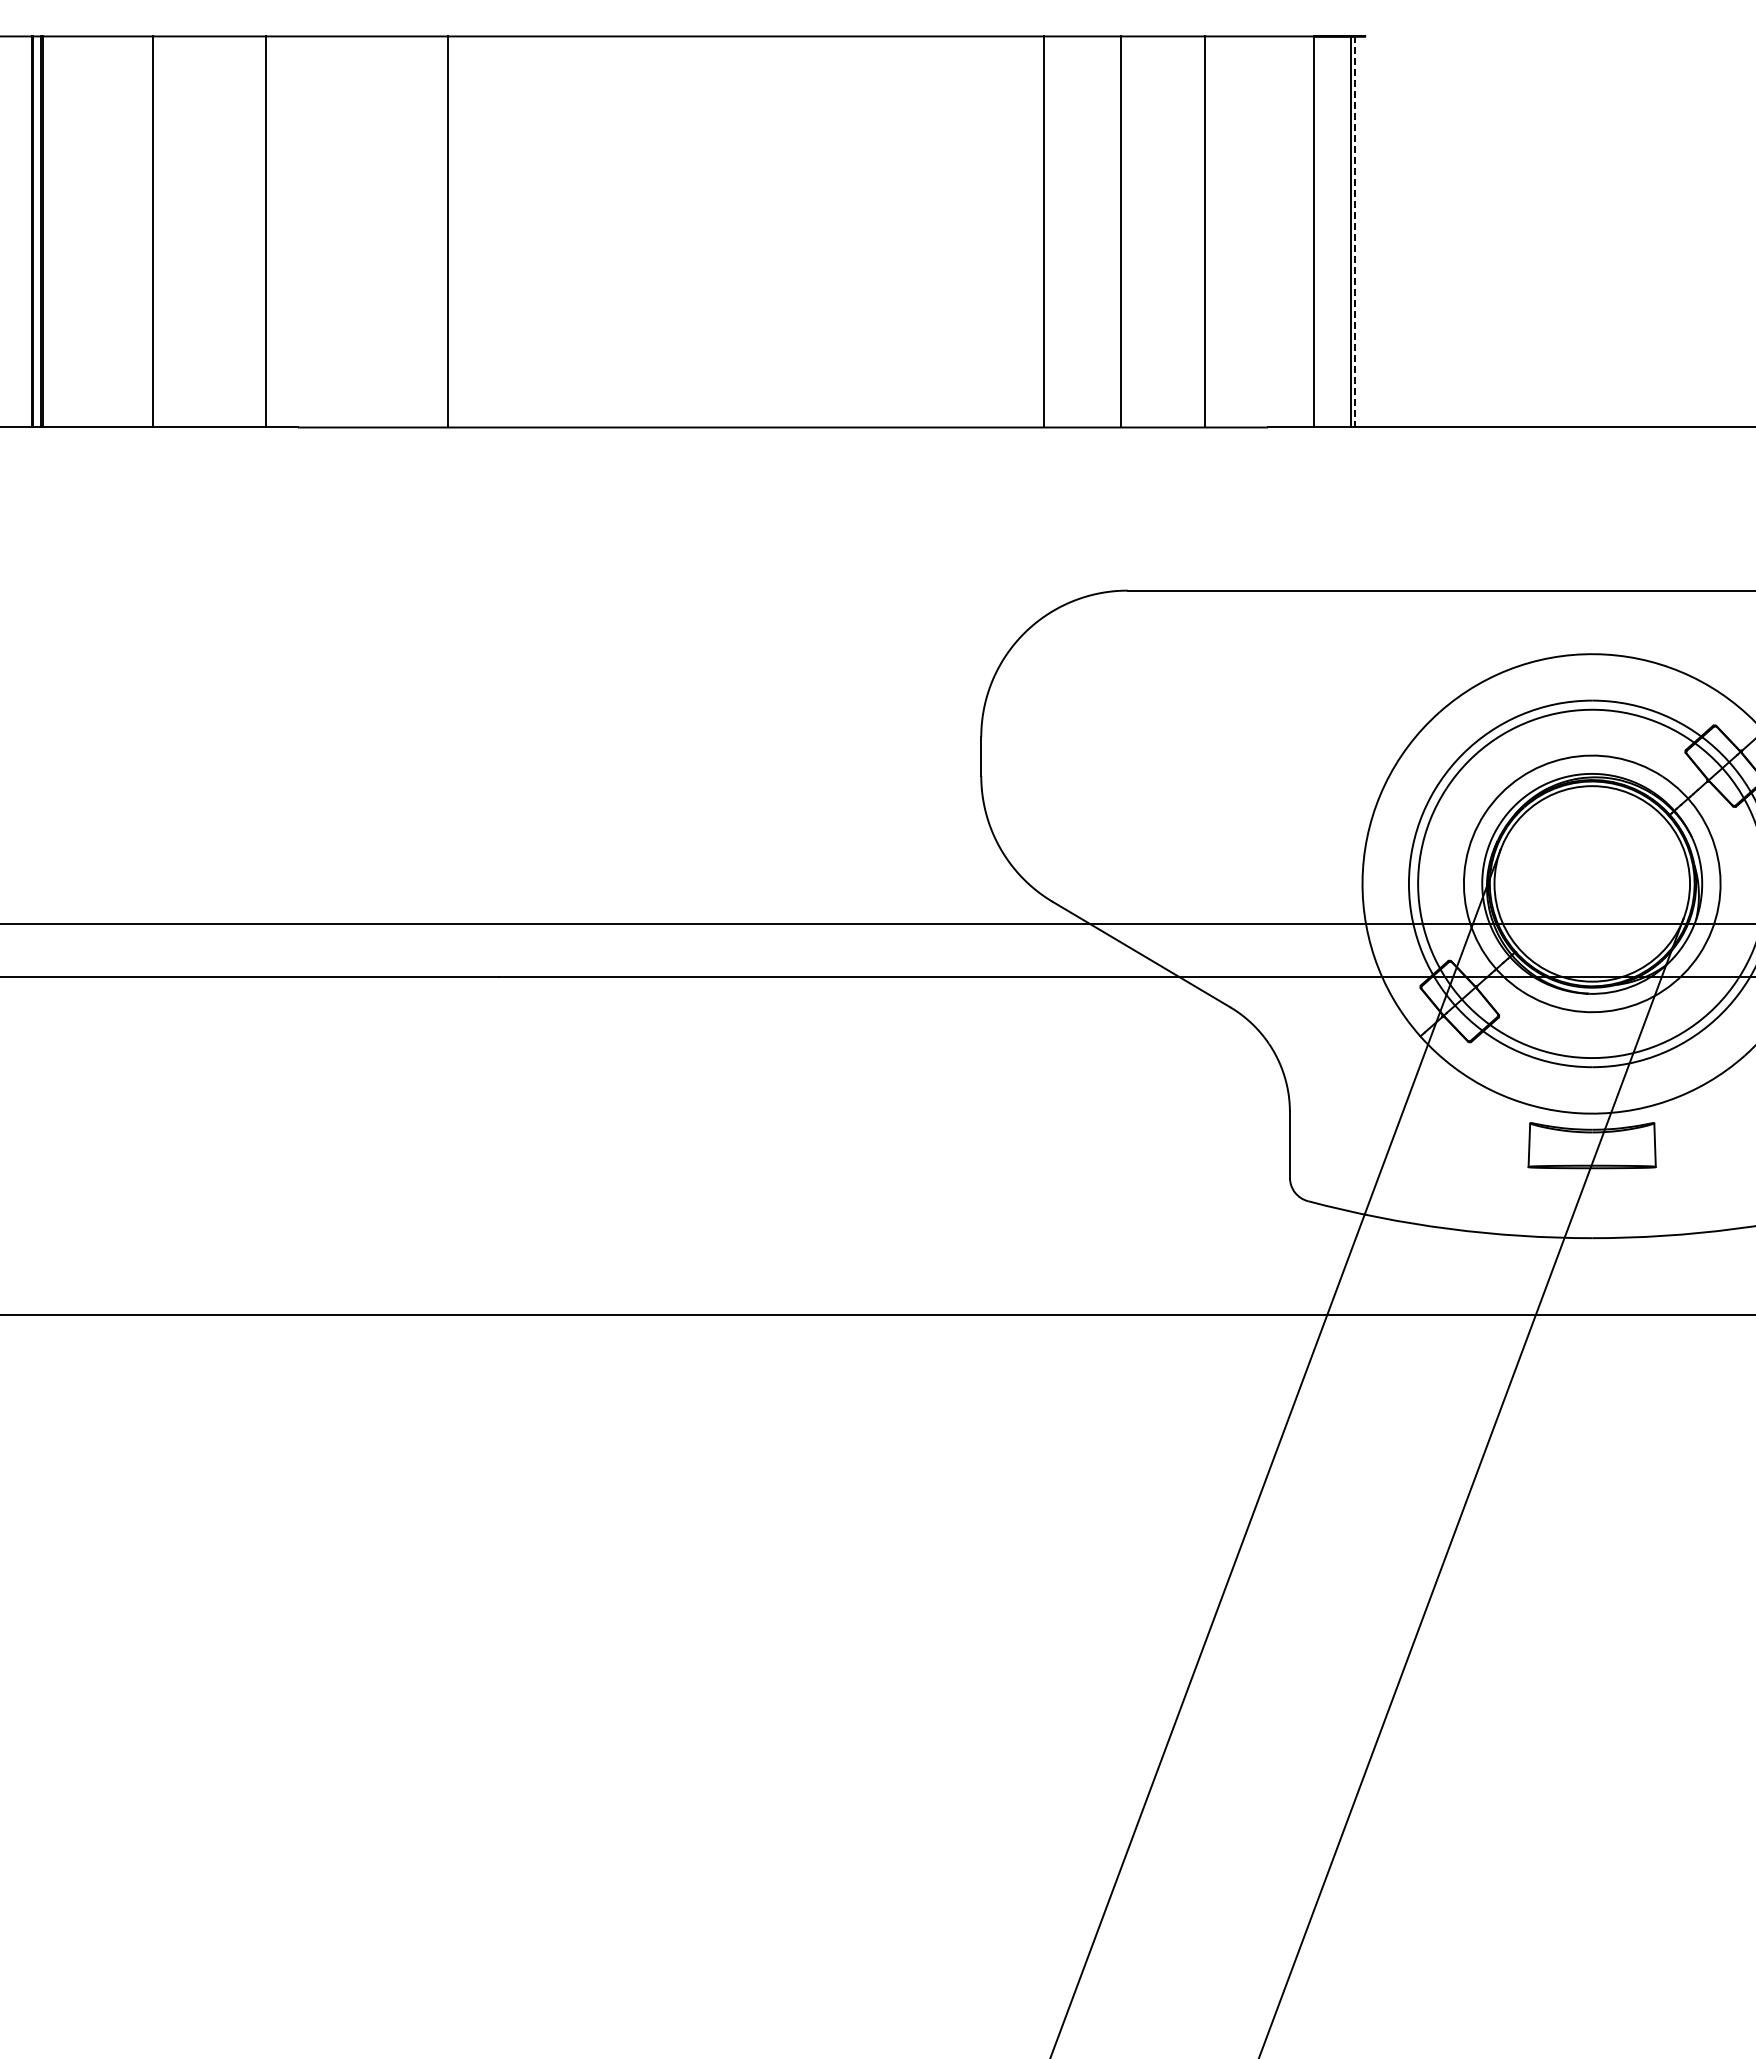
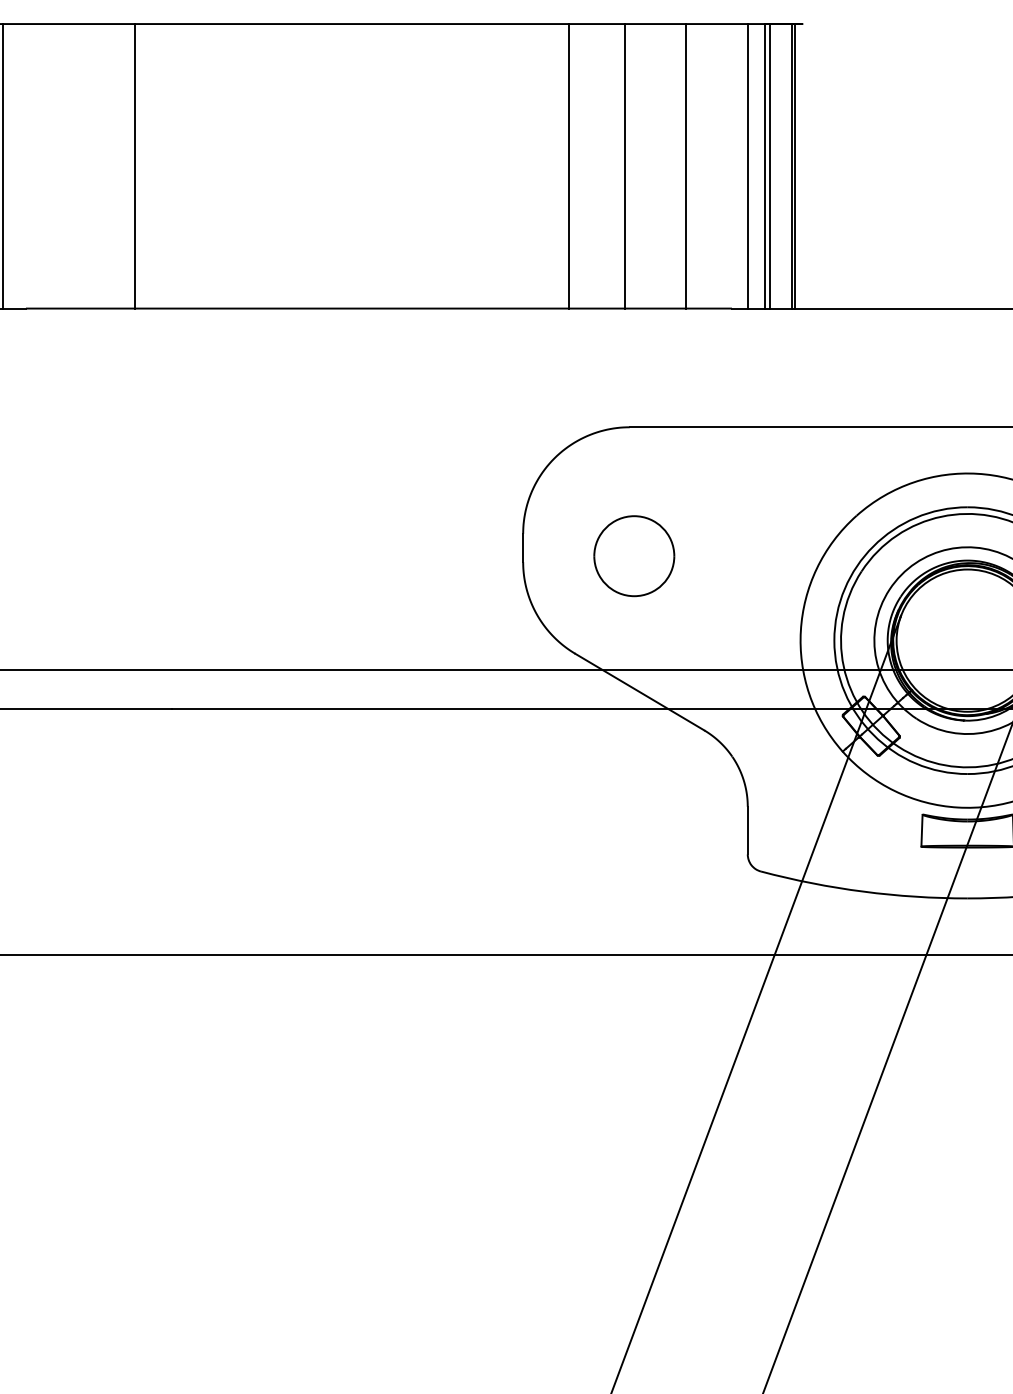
line: (1290, 231) -> (748, 165), added
line: (1320, 231) -> (770, 165), added
line: (1355, 231) -> (795, 165), dashed -> solid
part: (1133, 767) -> (633, 555), added

